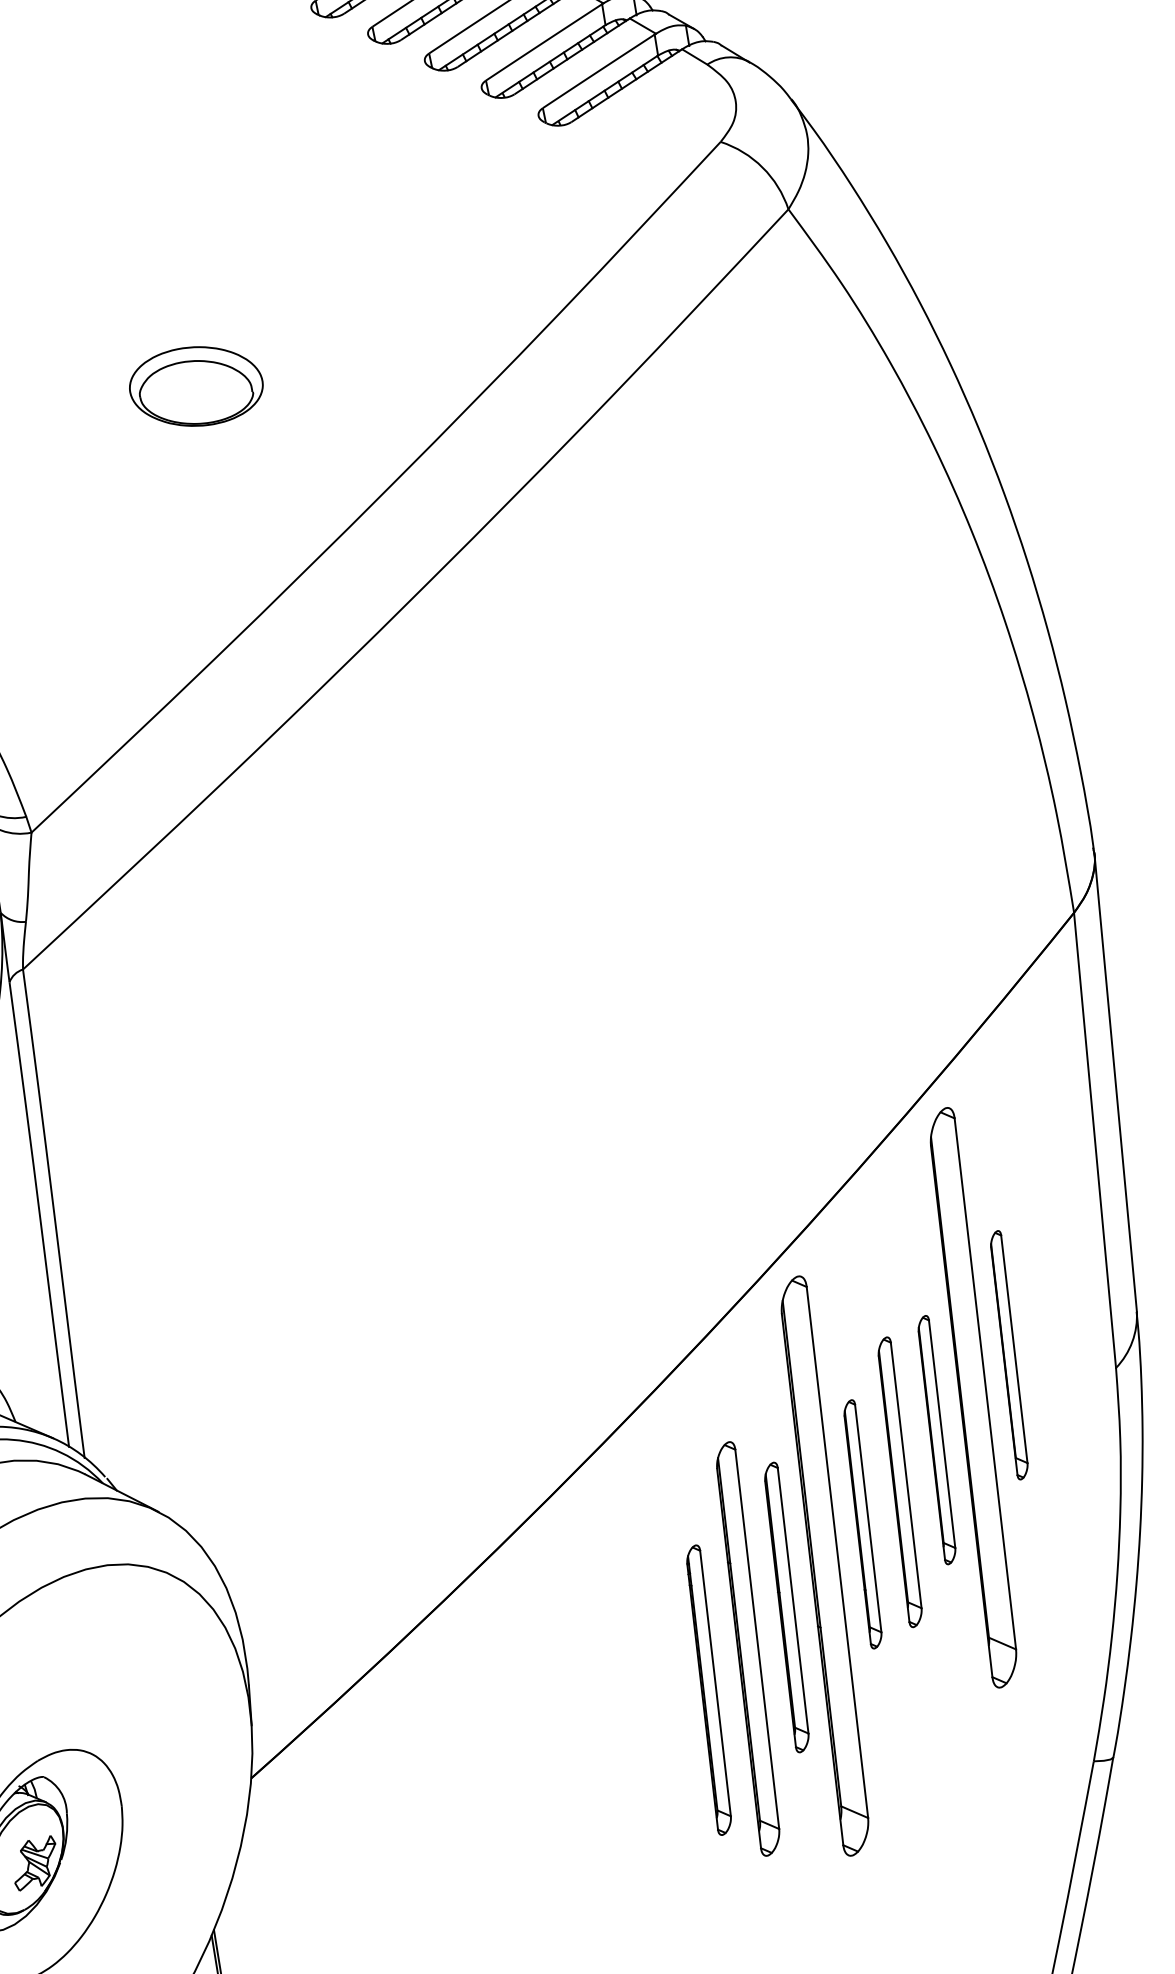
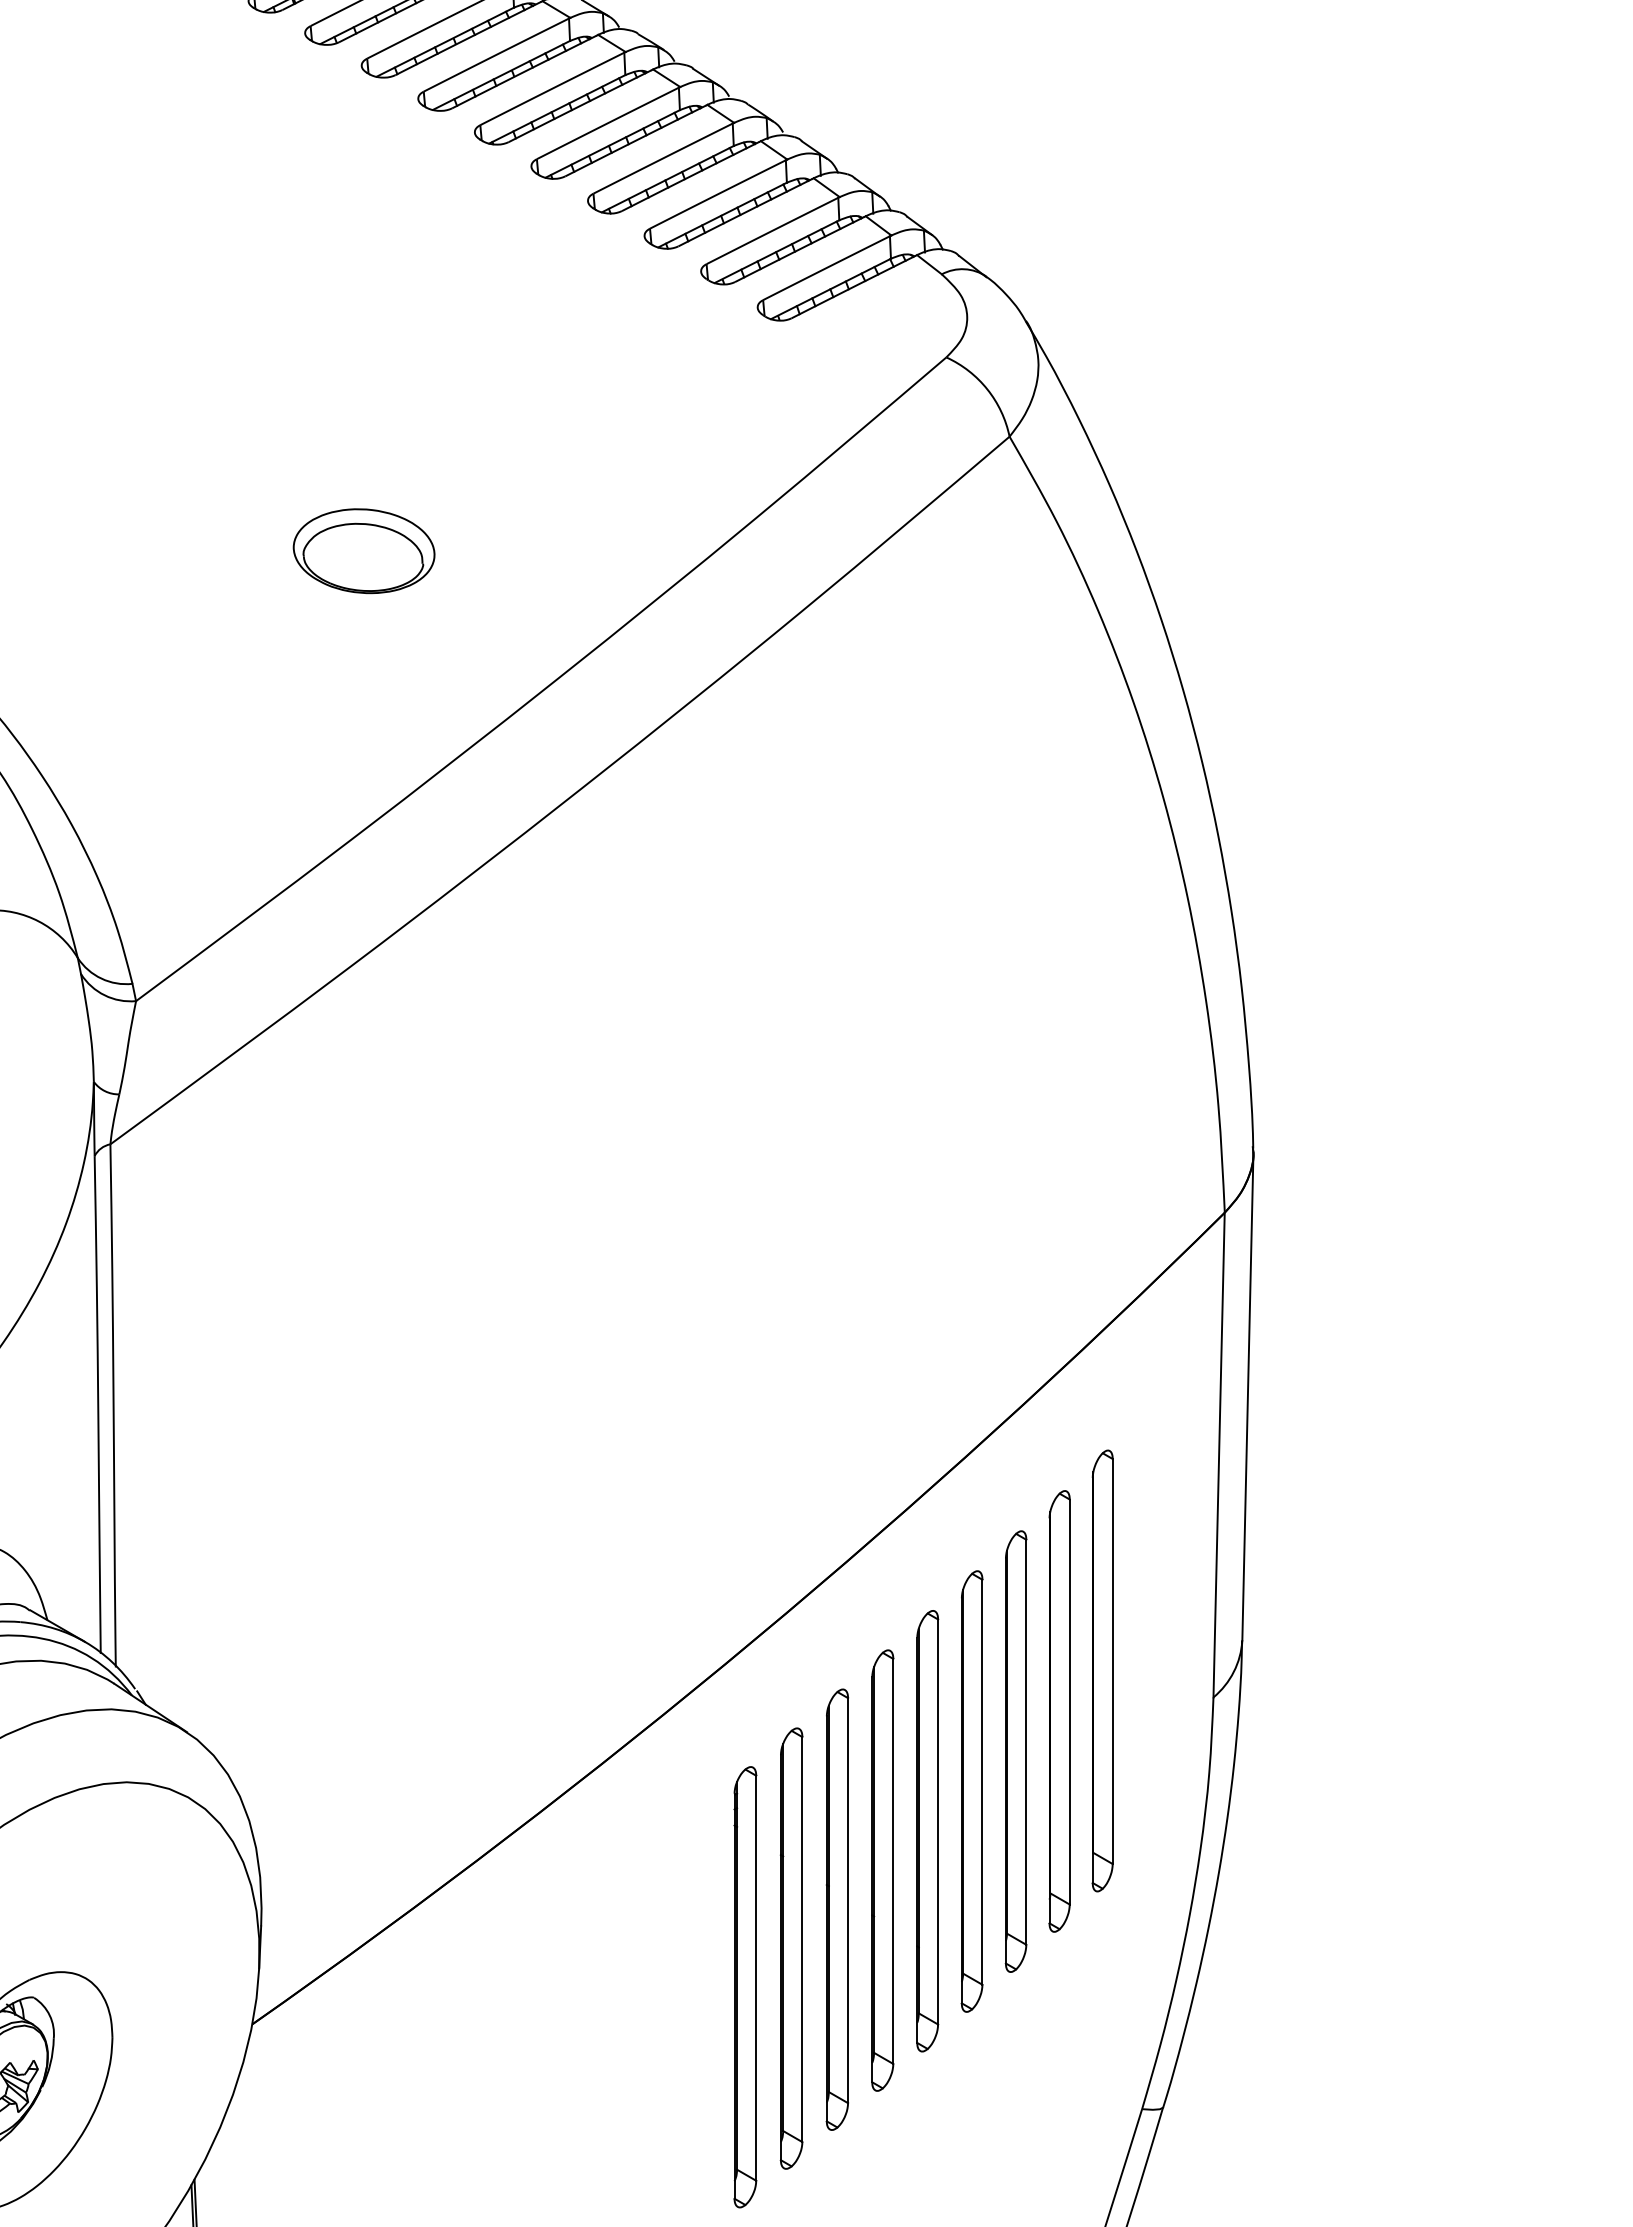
part: (1009, 1354) -> (1102, 1670), size x1.67
part: (973, 1397) -> (1059, 1711), size x0.71
part: (936, 1440) -> (1015, 1751), size x1.67
part: (899, 1482) -> (971, 1791), size x1.43
part: (862, 1524) -> (927, 1831), size x1.67
part: (824, 1565) -> (882, 1870), size x0.71
part: (786, 1607) -> (837, 1909), size x1.43
part: (709, 1690) -> (745, 1987), size x1.43

